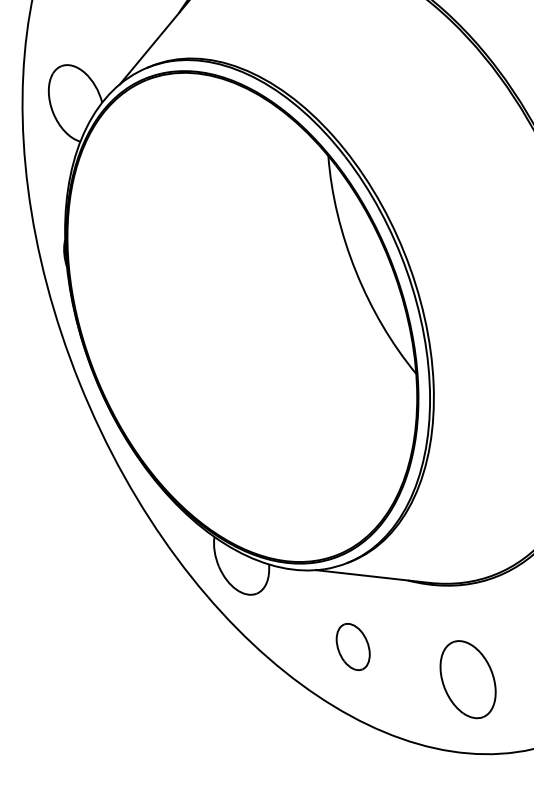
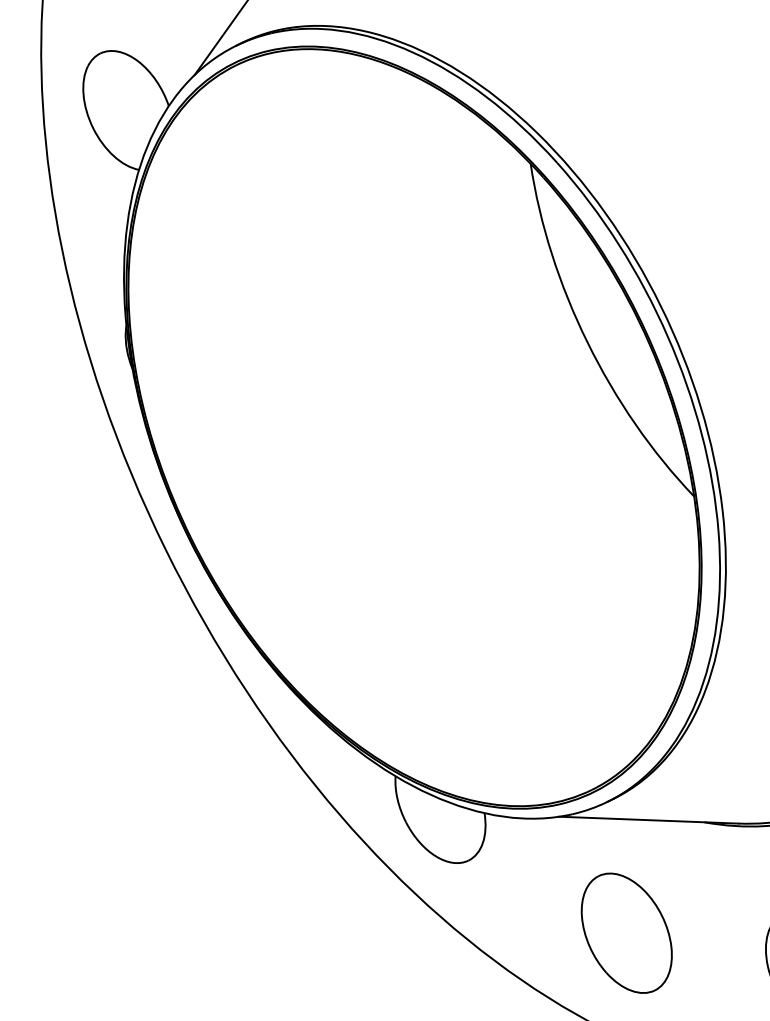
part: (352, 646) -> (625, 932), size x1.67

